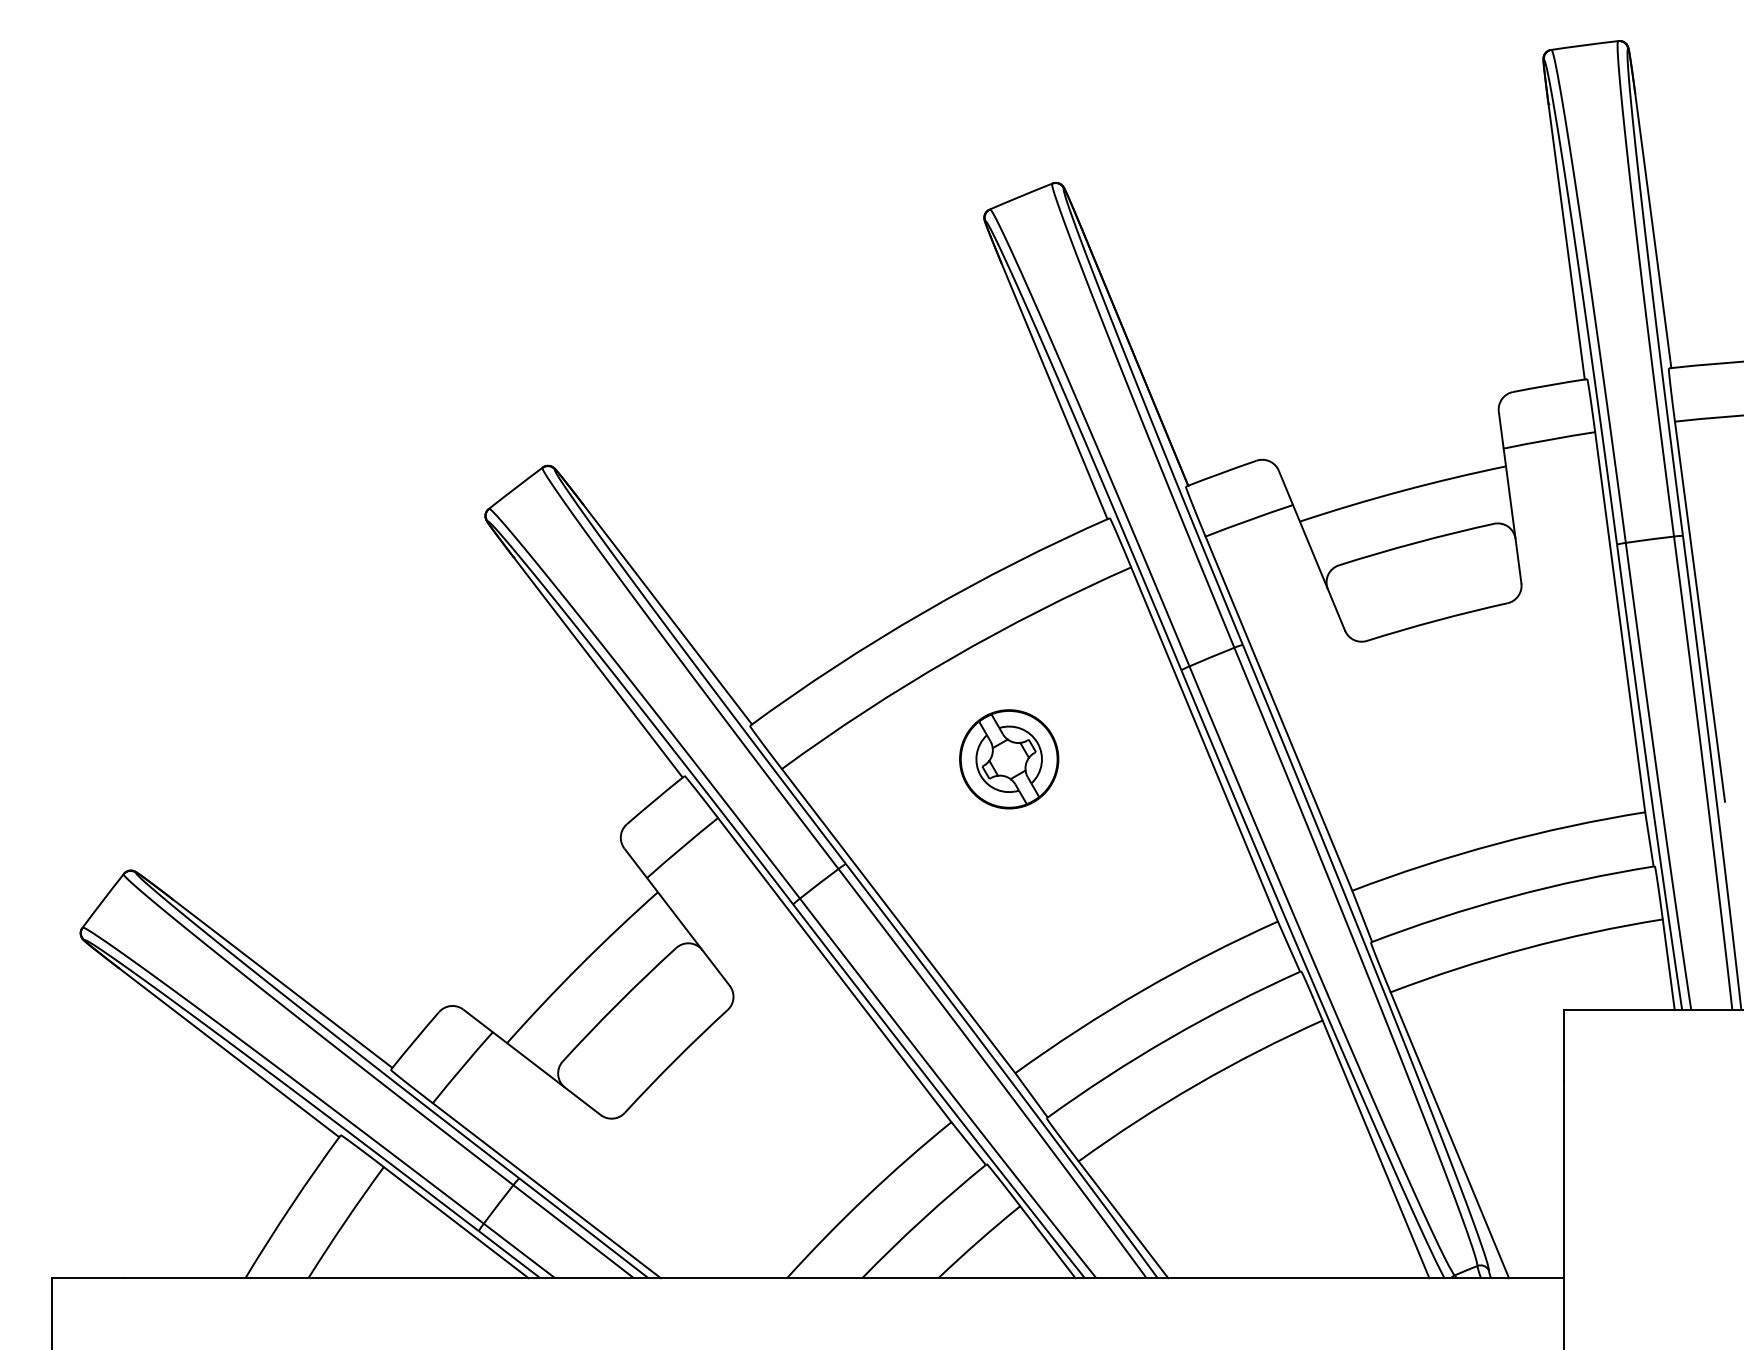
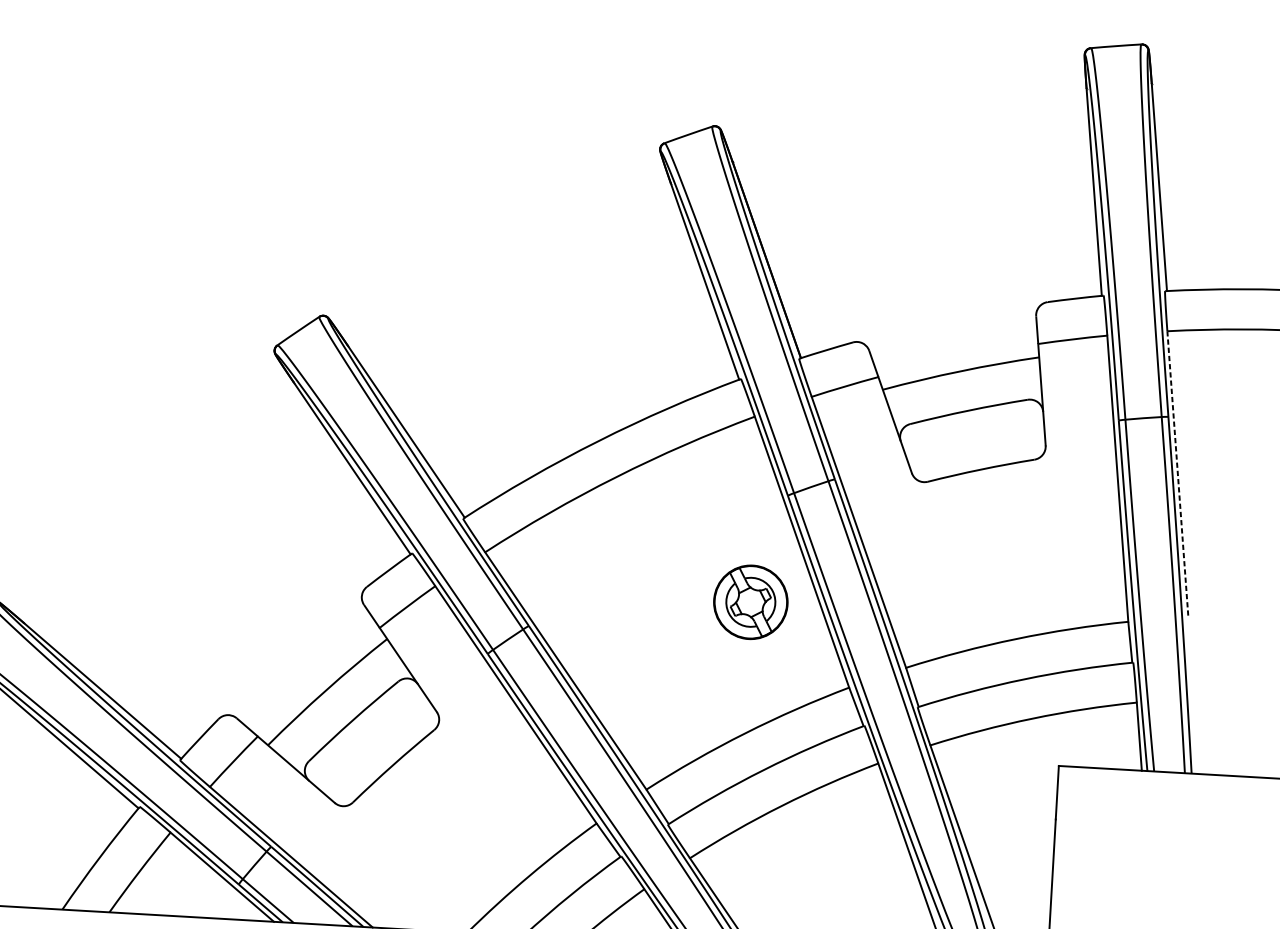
line: (1699, 611) -> (1177, 474), solid -> dashed
part: (1009, 759) -> (751, 602), moved

